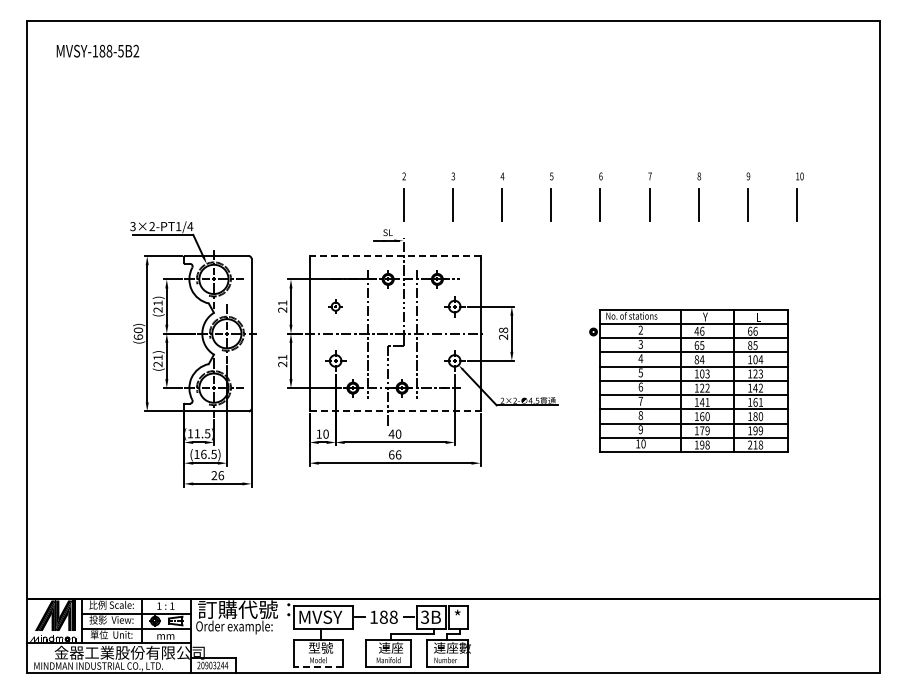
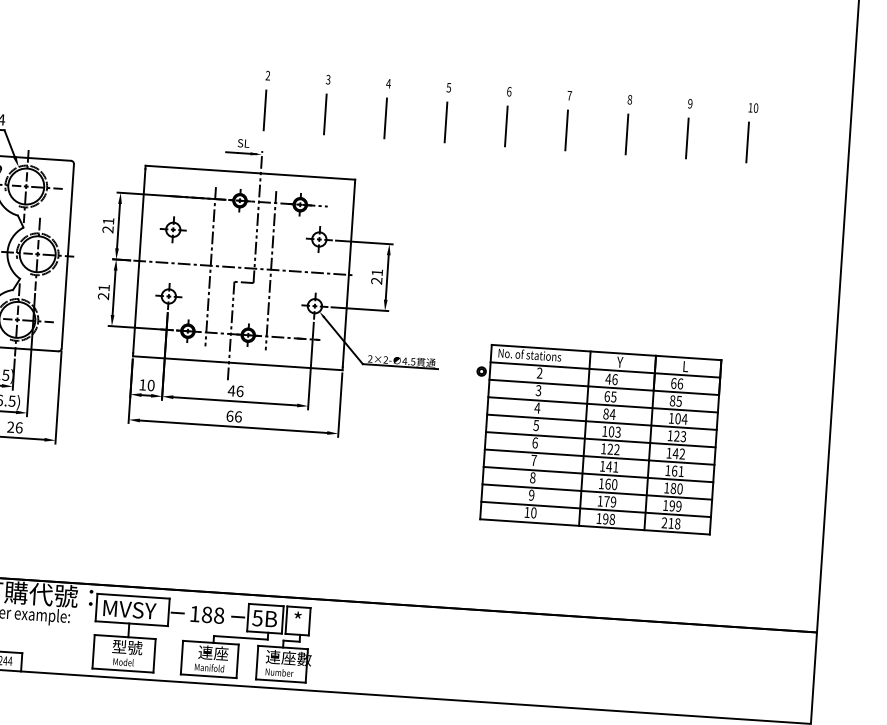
line: (394, 256) -> (249, 173), dashed -> solid
part: (335, 306) -> (173, 229), size x1.43
text: (503, 330) -> (377, 272), 28 -> 21
part: (688, 380) -> (594, 438), moved
line: (395, 411) -> (238, 363), dashed -> solid
text: (398, 433) -> (240, 390), 40 -> 46
text: (425, 616) -> (258, 617), 3B -> 5B
line: (318, 667) -> (122, 671), dashed -> solid

